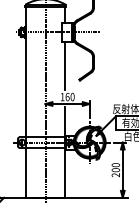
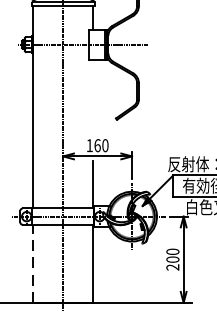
line: (64, 65) -> (92, 96), removed
line: (26, 172) -> (33, 263), solid -> dashed

